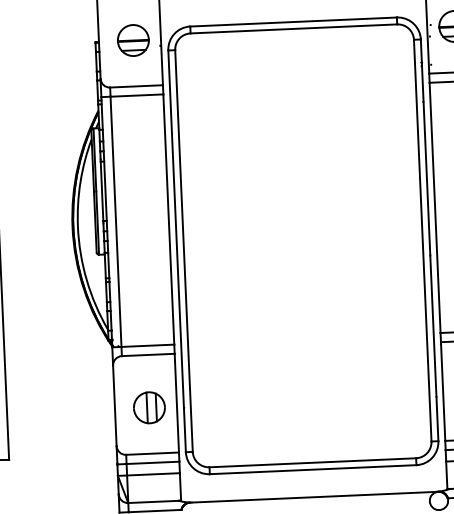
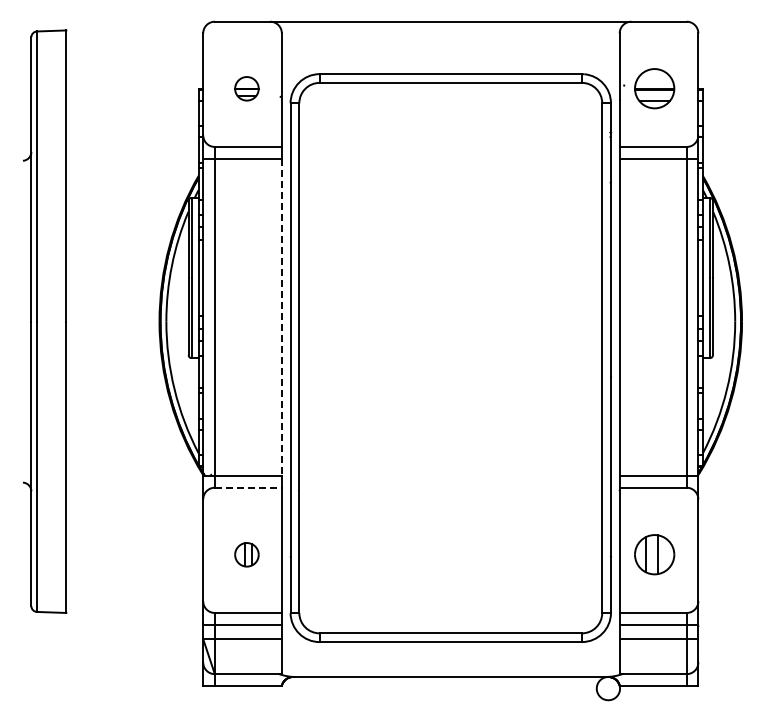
part: (133, 40) -> (246, 88), size x0.6
line: (168, 219) -> (281, 317), solid -> dashed
line: (148, 354) -> (248, 487), solid -> dashed
part: (149, 407) -> (246, 554), size x0.6

